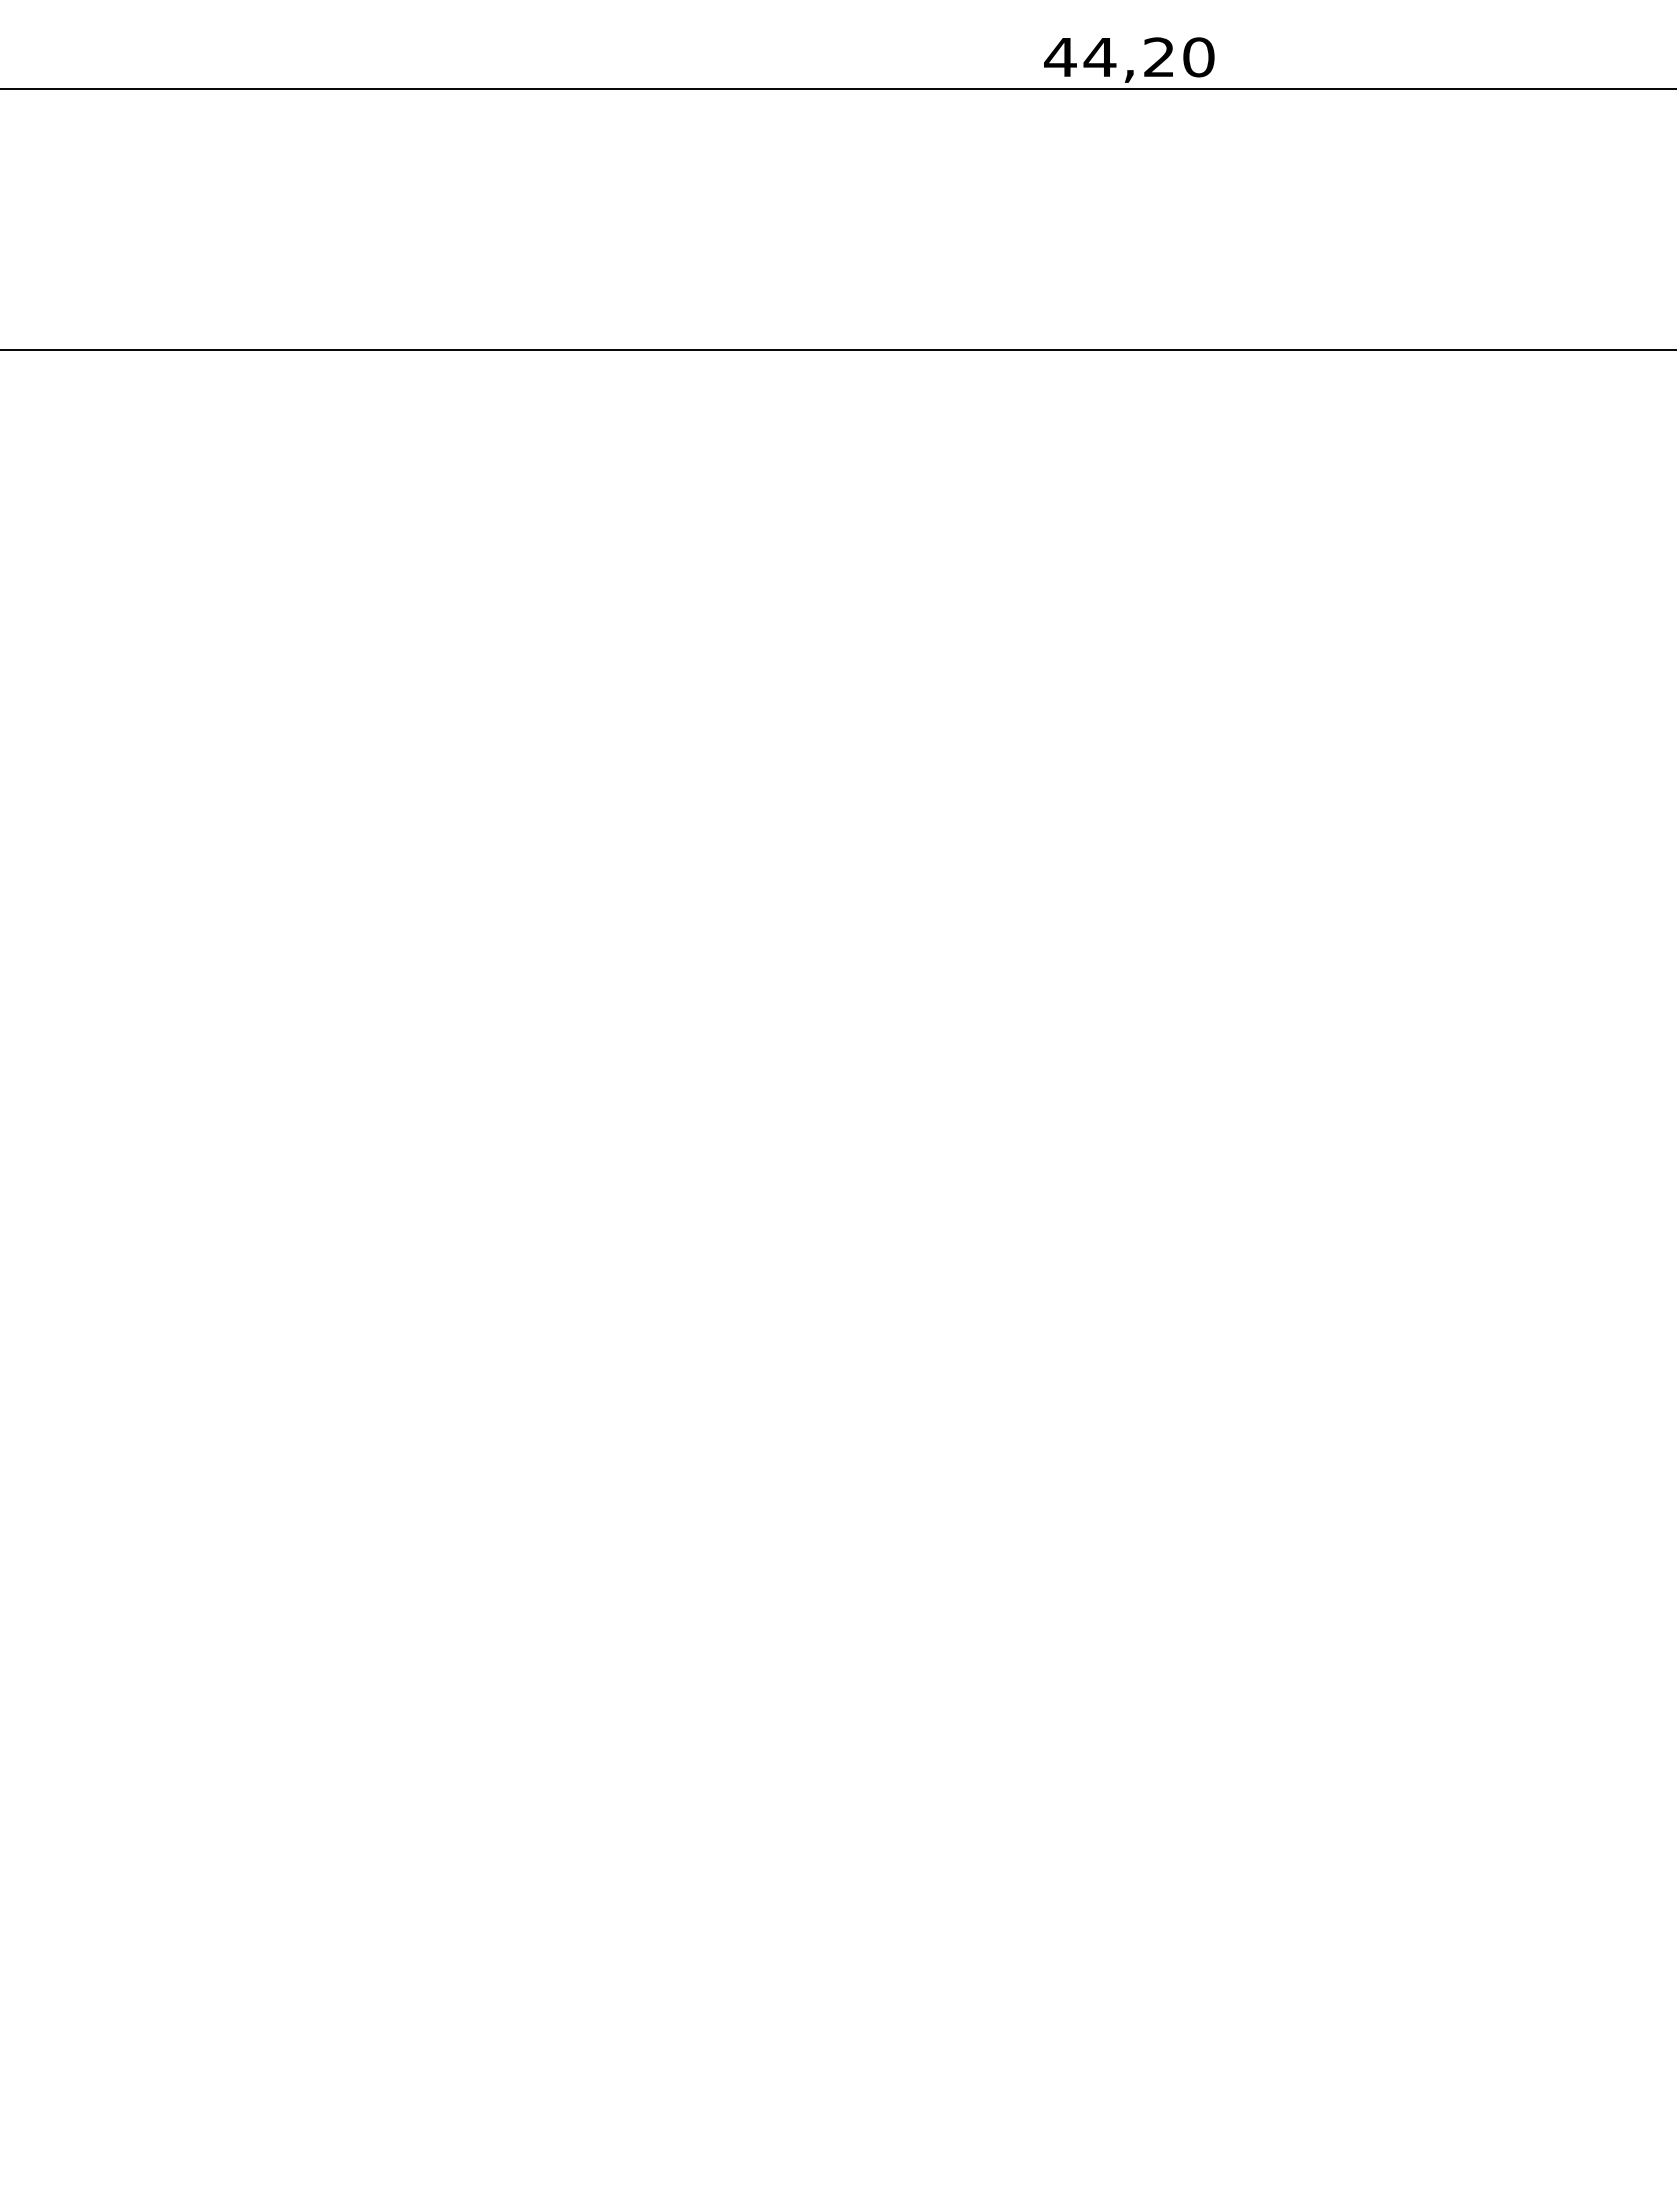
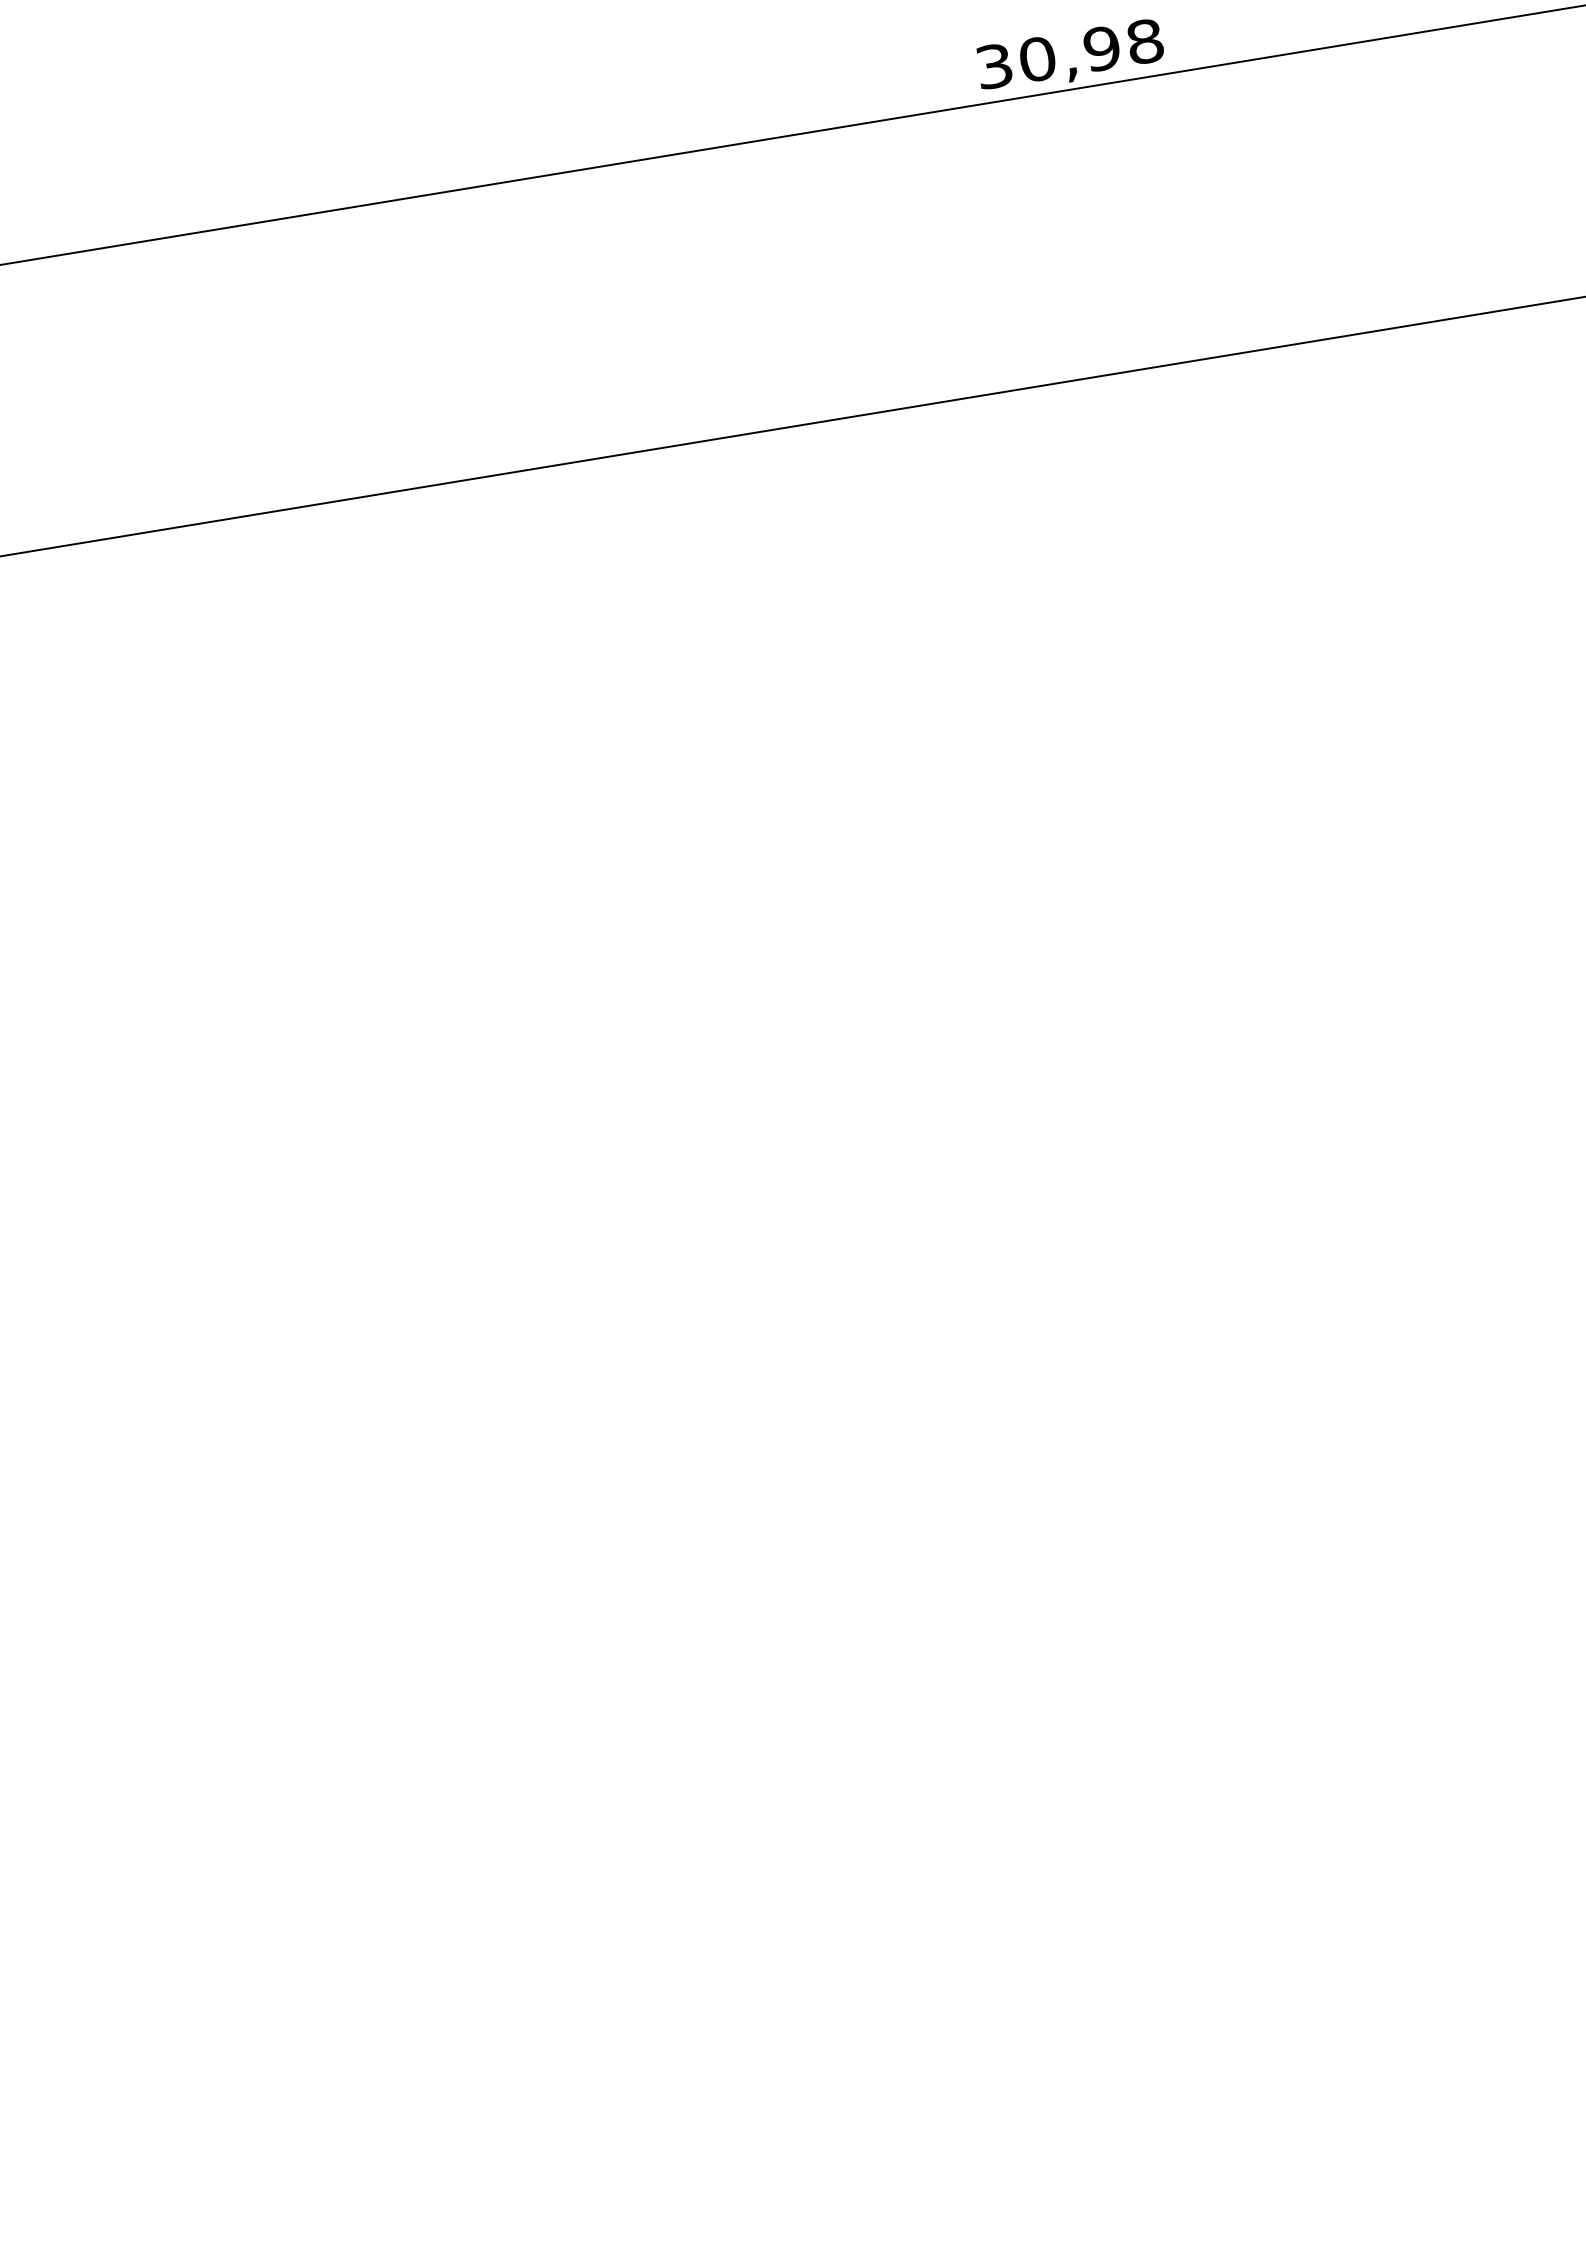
text: (1129, 57) -> (1069, 54), 44,20 -> 30,98

